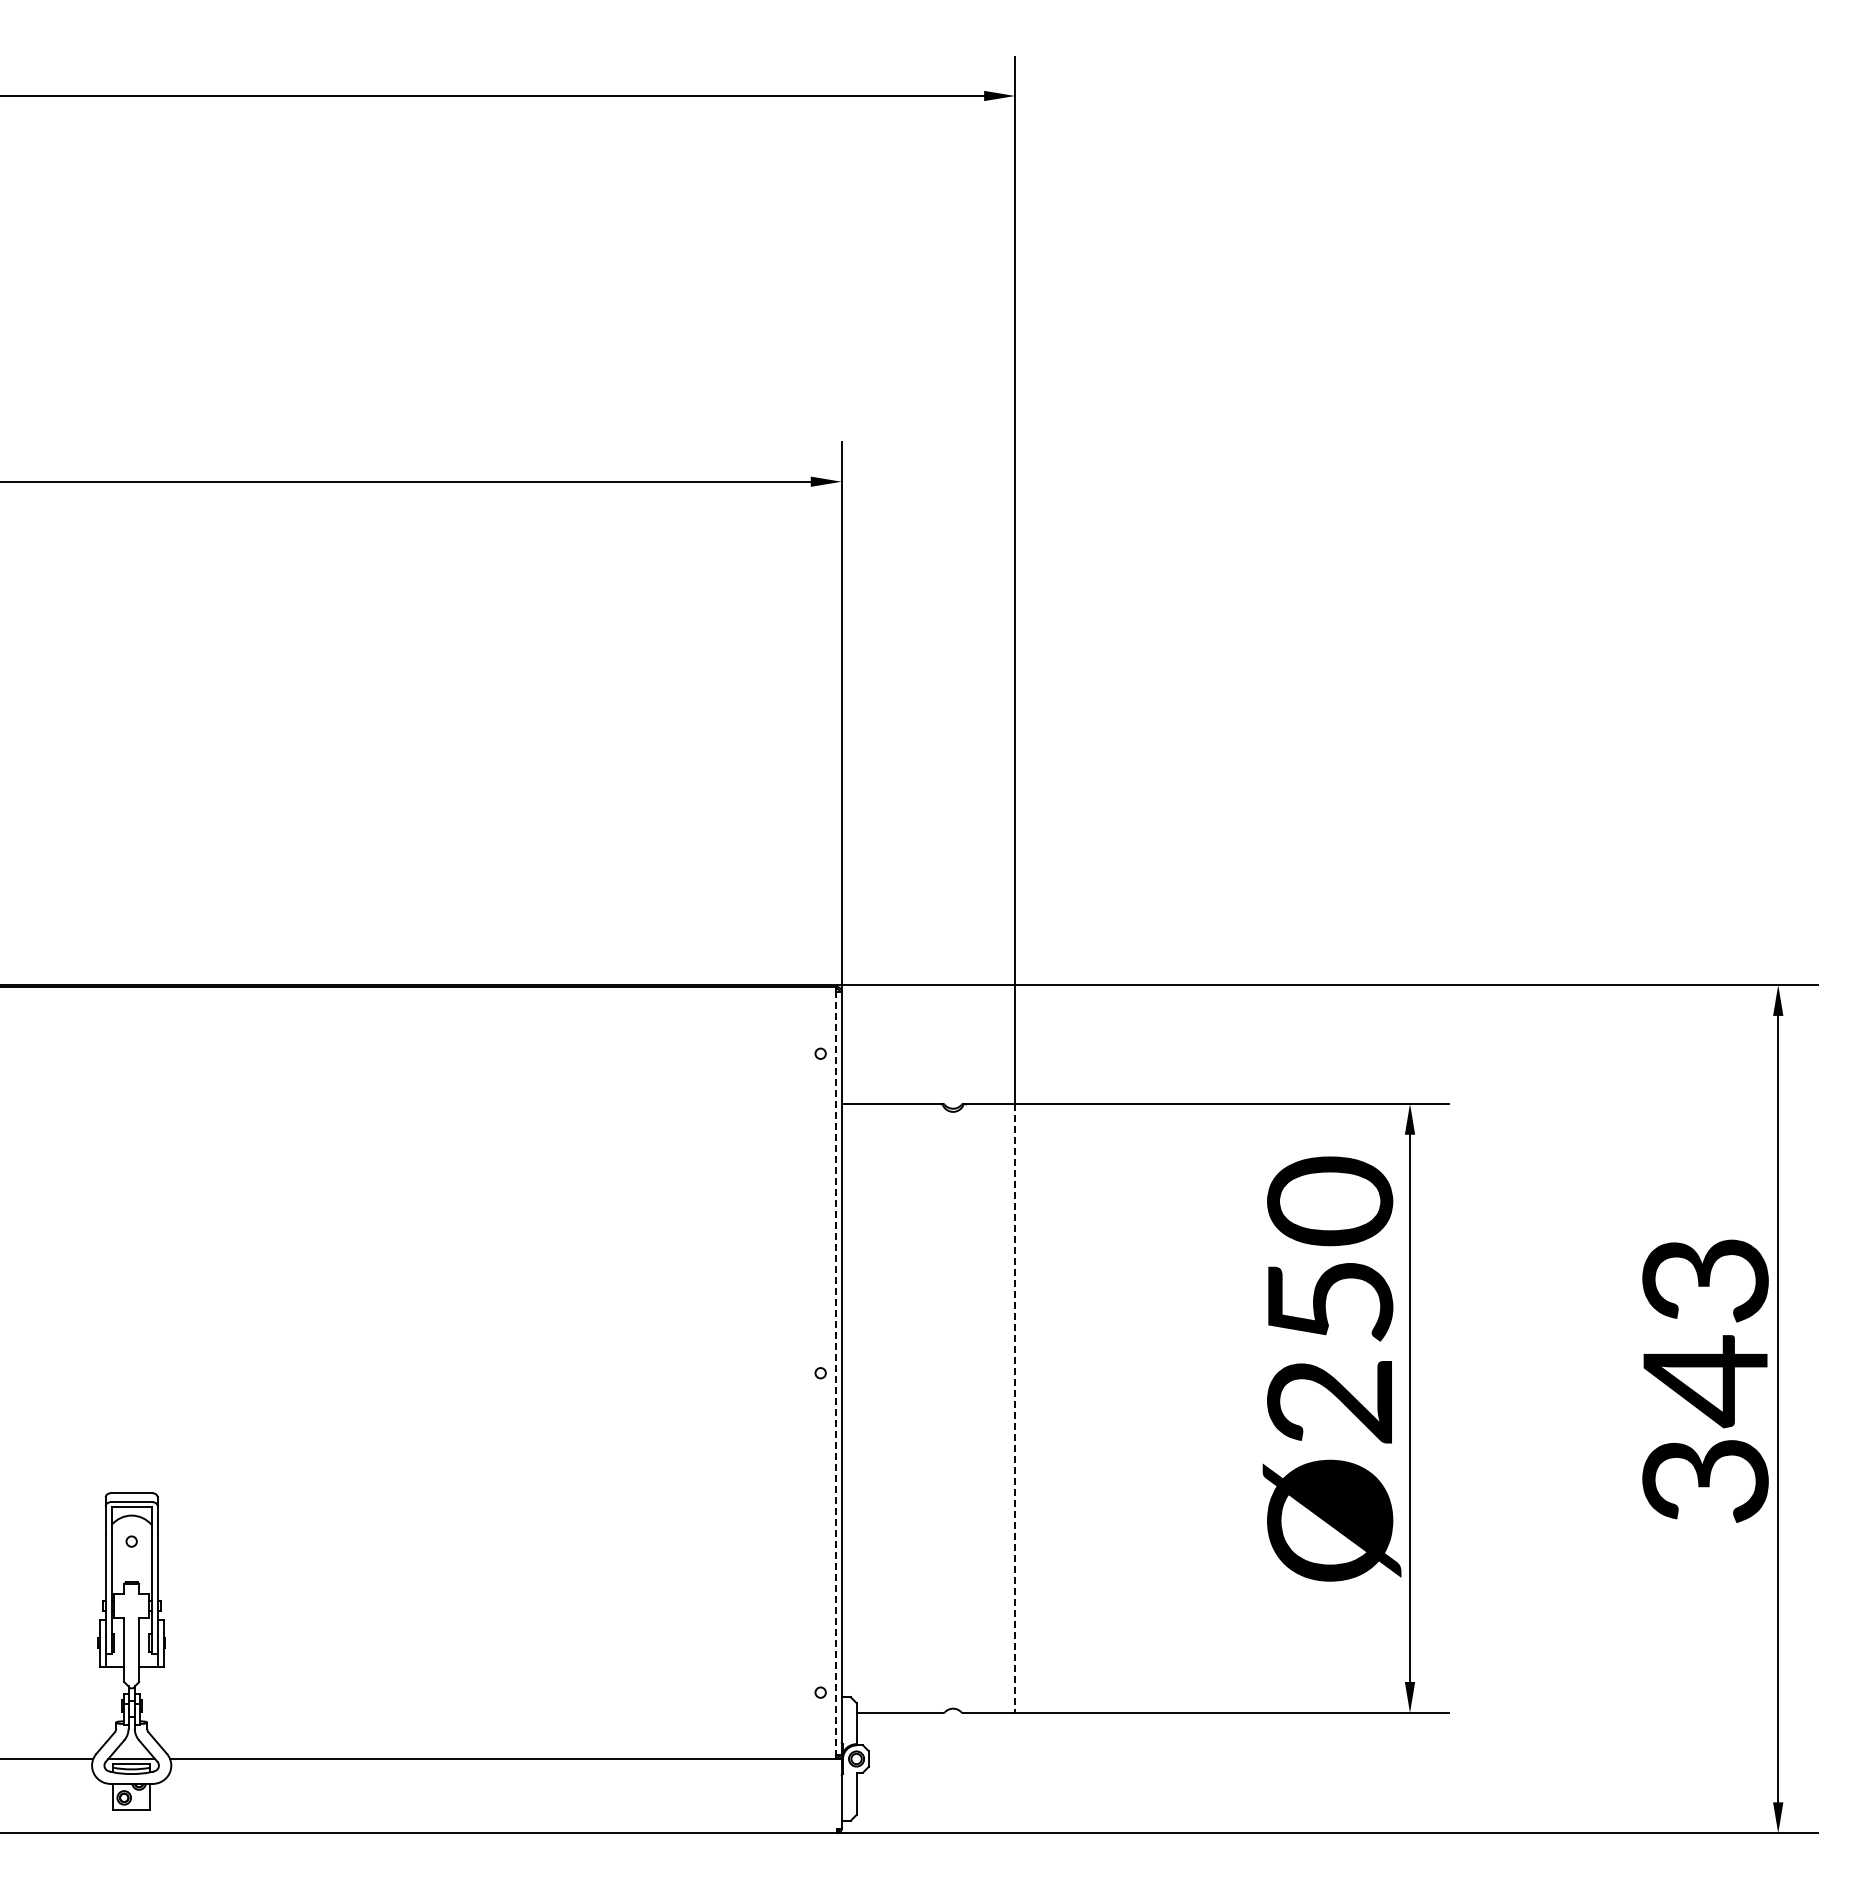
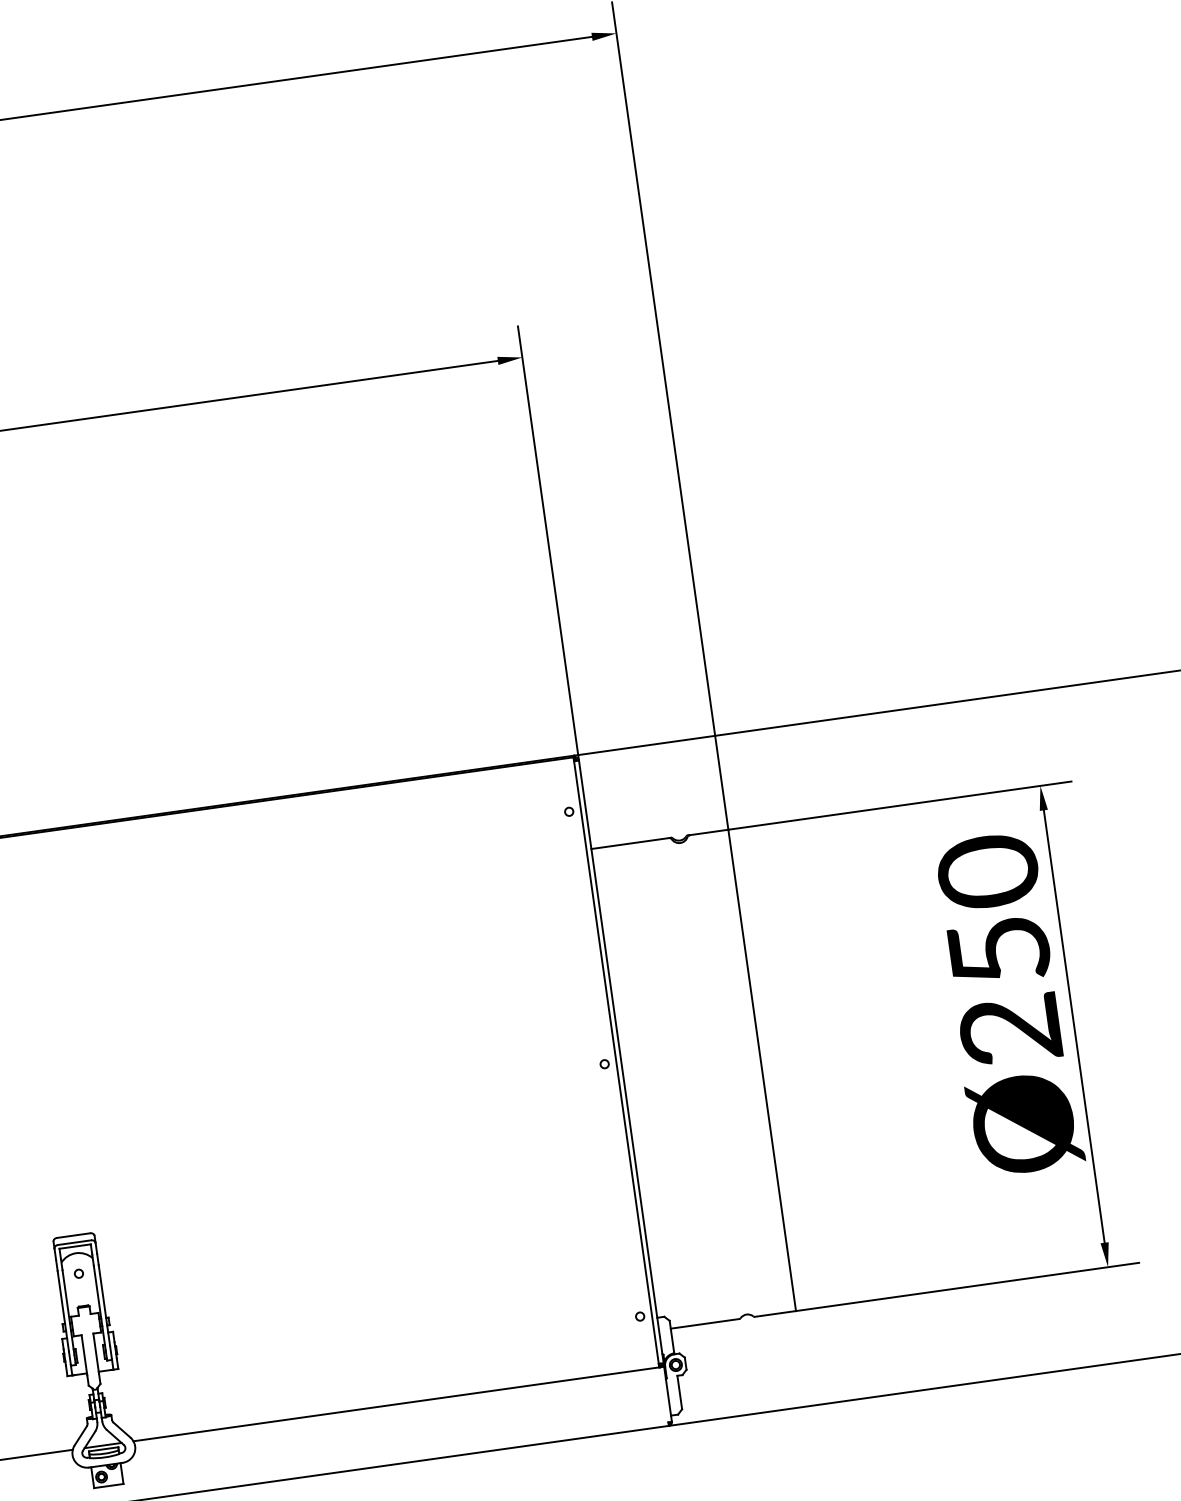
line: (835, 1373) -> (616, 1062), dashed -> solid
line: (1015, 1408) -> (762, 1070), dashed -> solid

